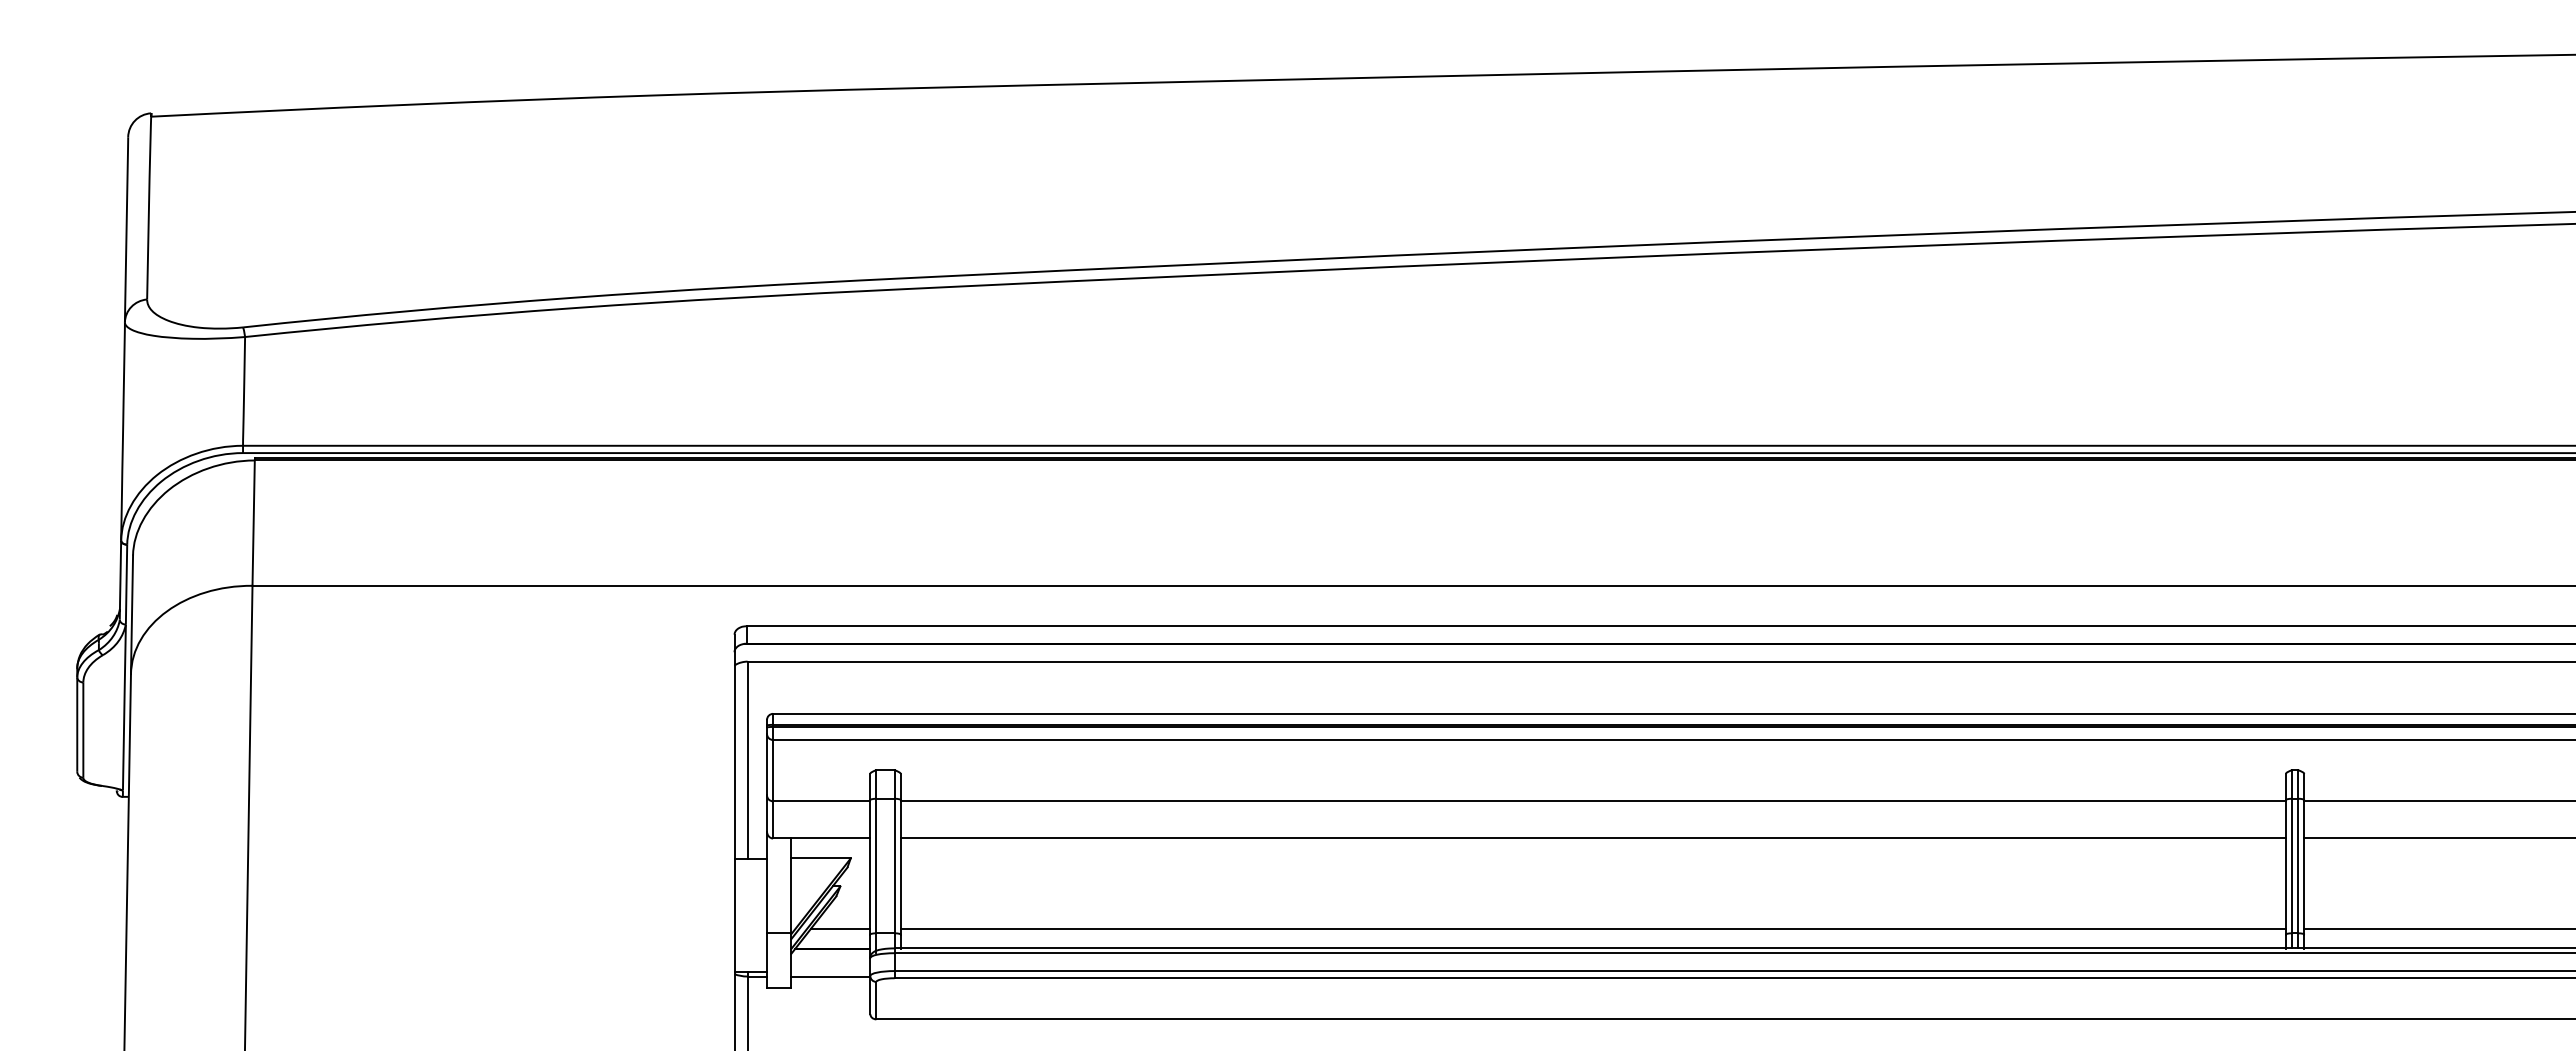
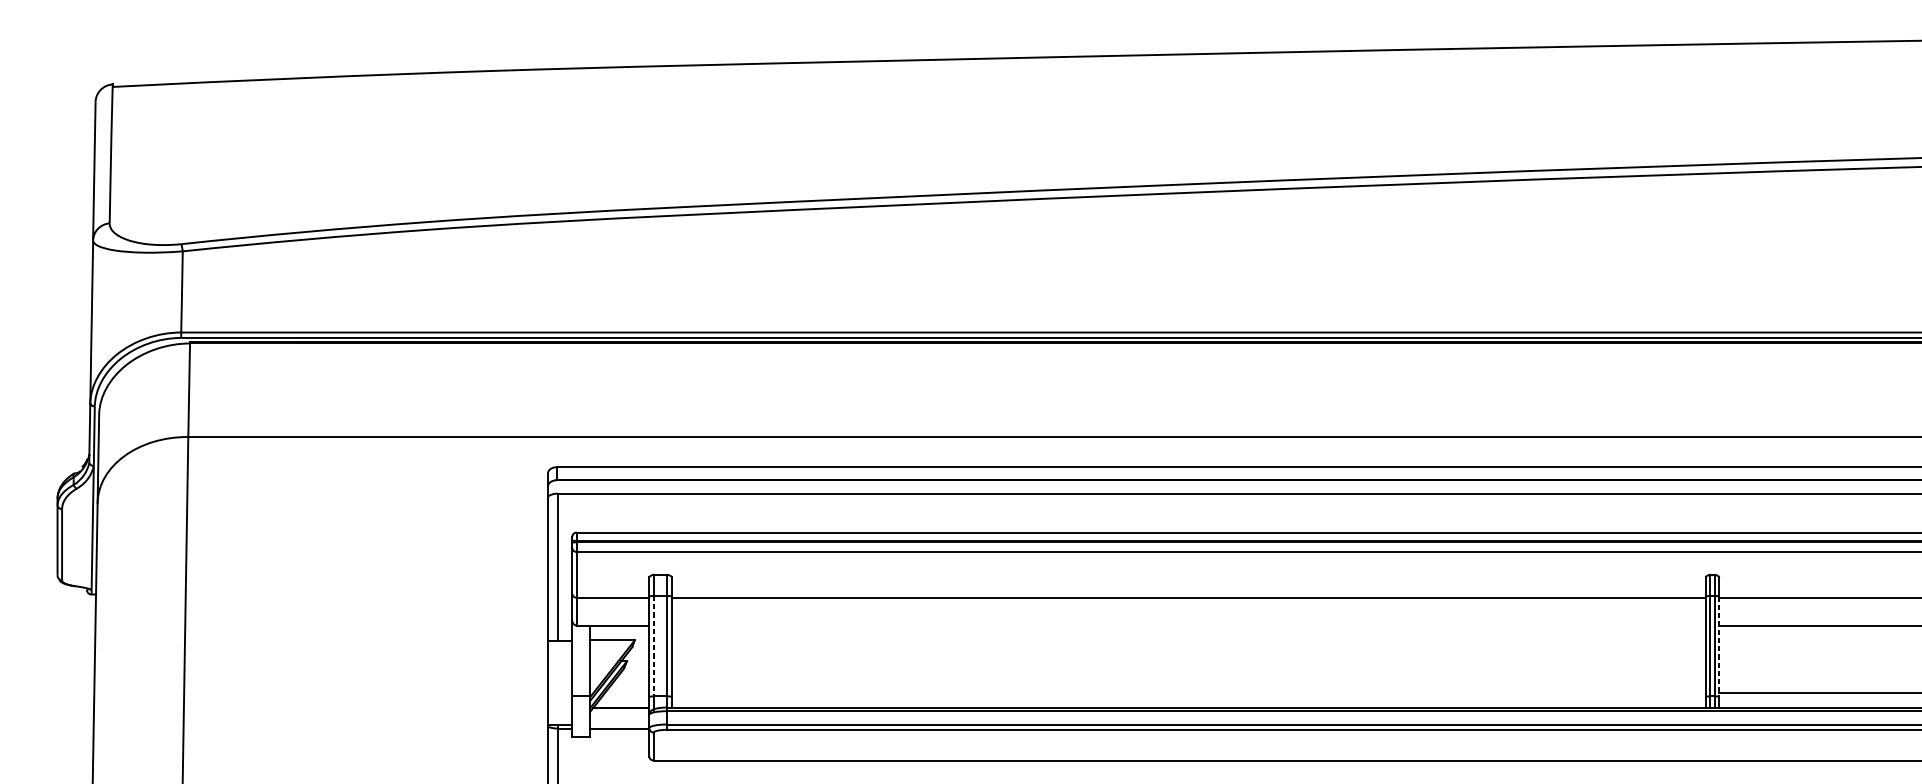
line: (1593, 838) -> (1188, 625), removed
line: (876, 866) -> (653, 646), solid -> dashed
line: (2304, 867) -> (1719, 647), solid -> dashed
line: (840, 928) -> (627, 692), removed
line: (1593, 928) -> (1188, 692), removed

